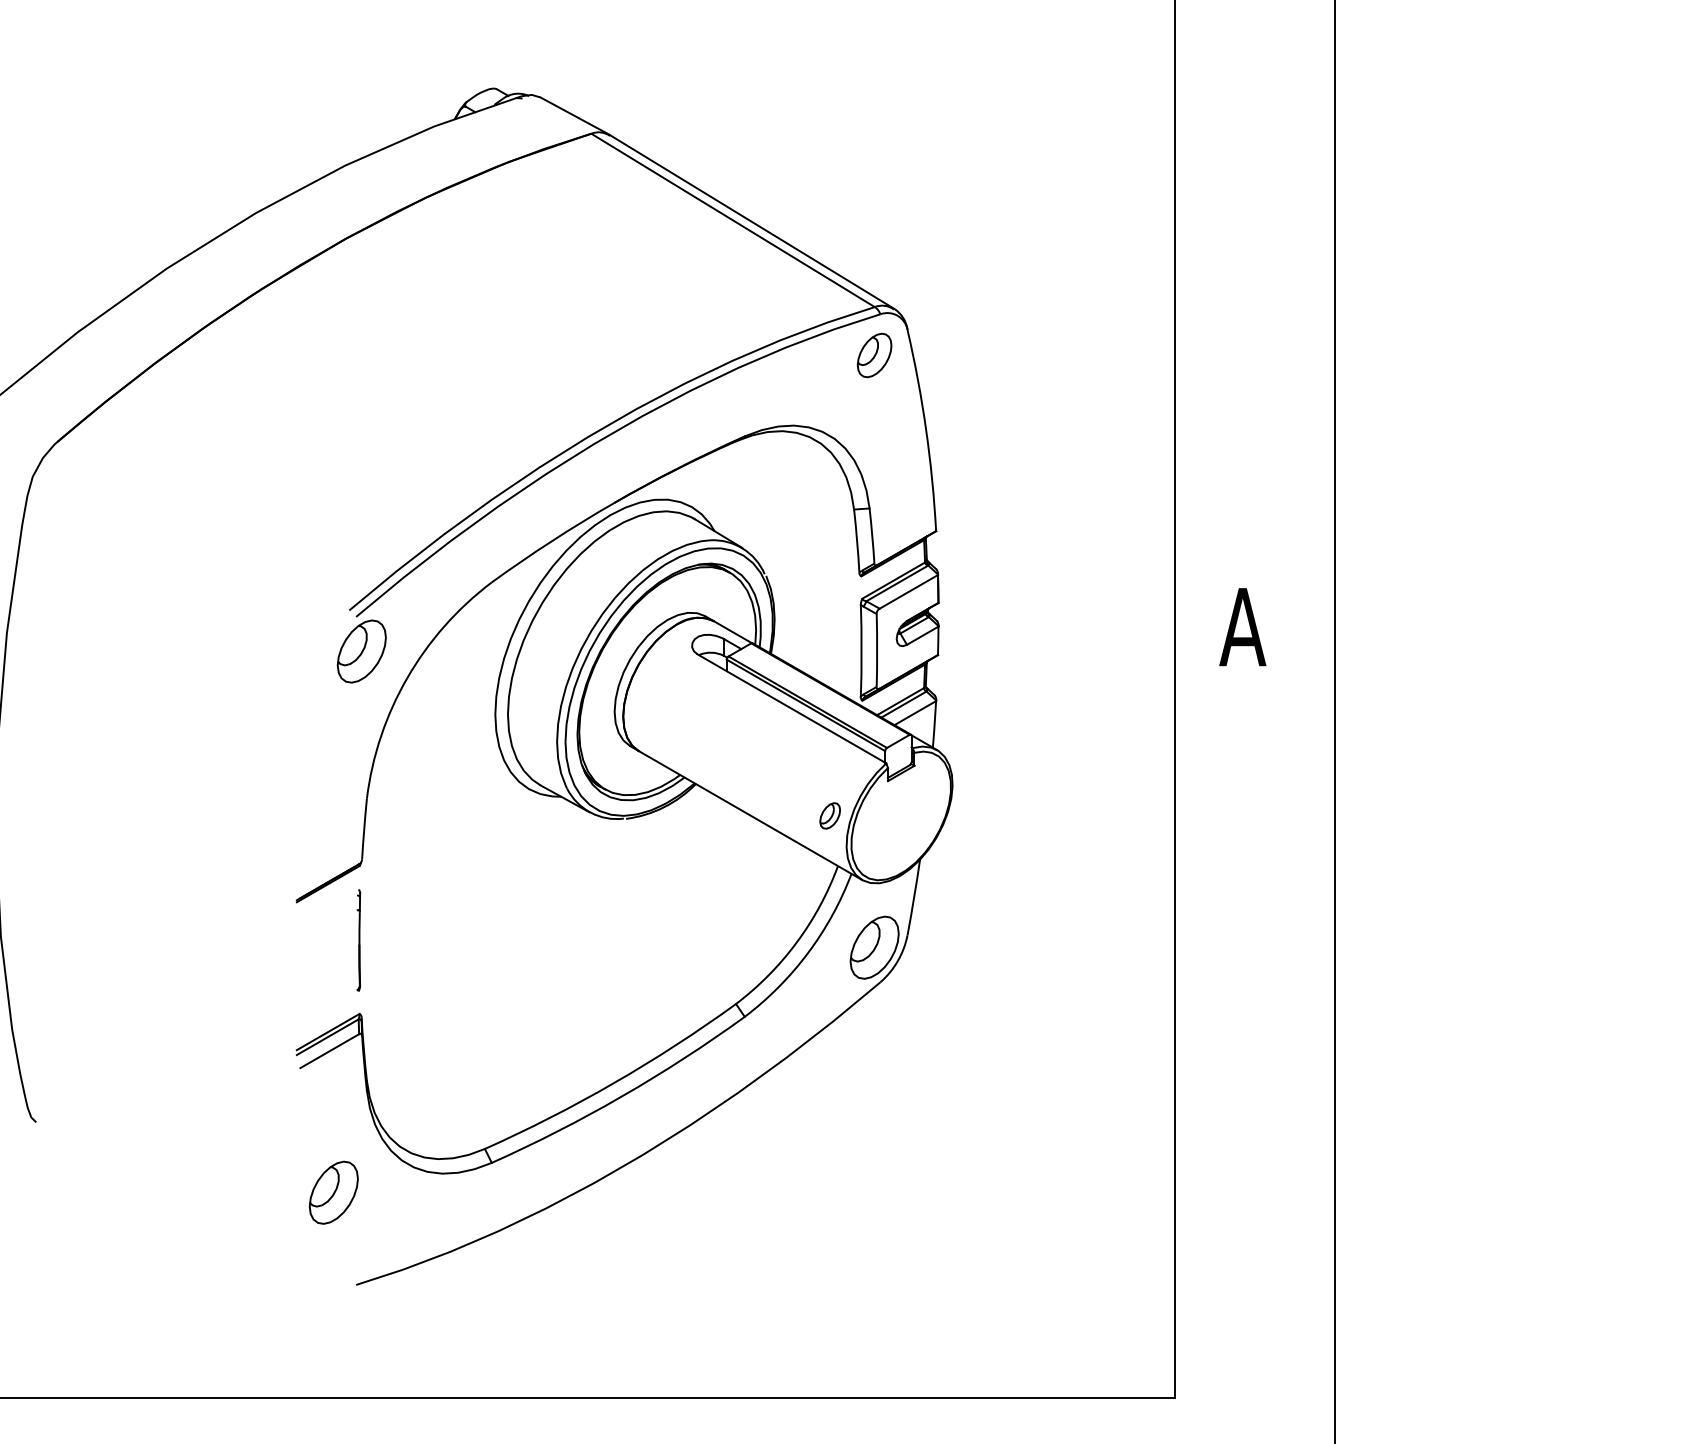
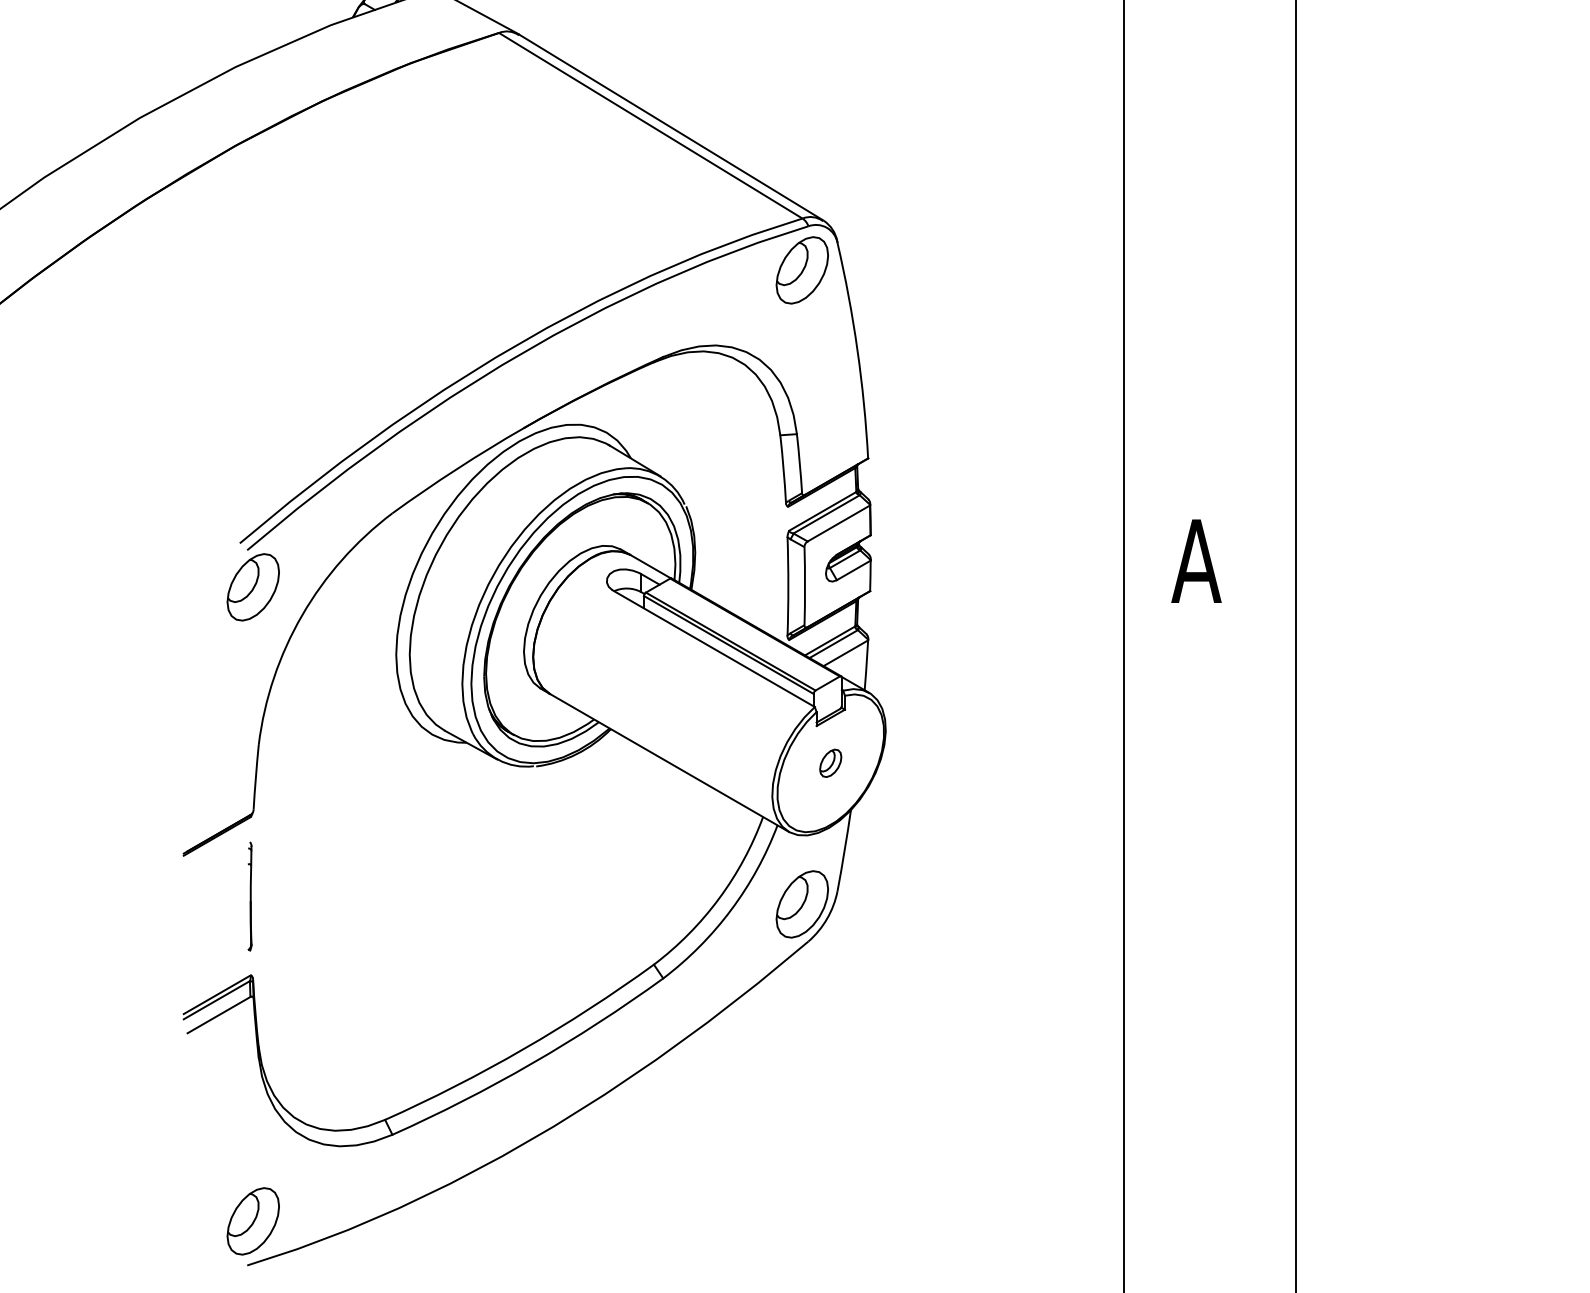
part: (874, 355) -> (802, 270), size x1.43
part: (829, 815) -> (830, 762), moved
part: (333, 1192) -> (252, 1221), moved

